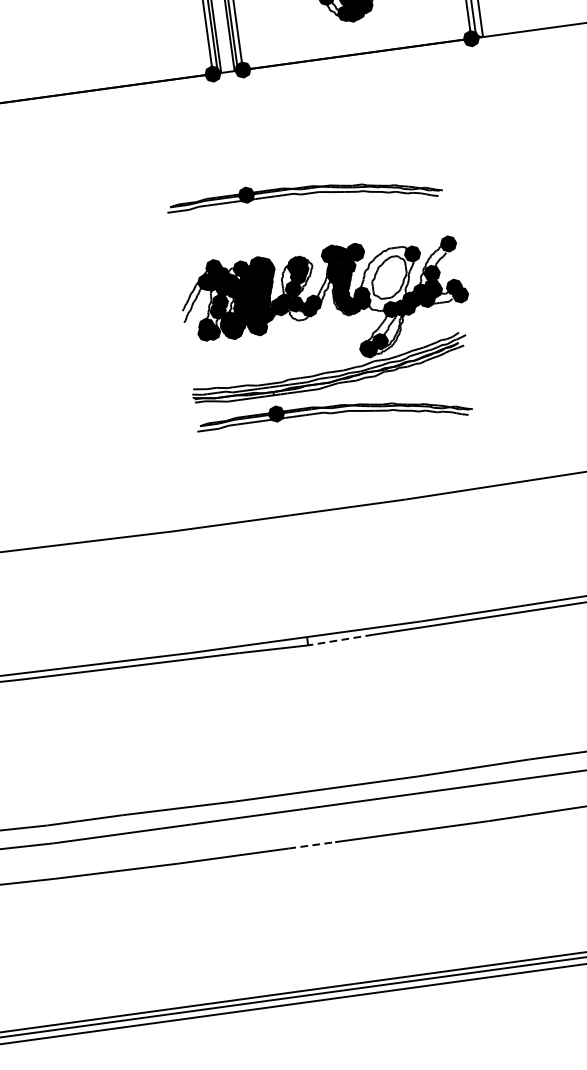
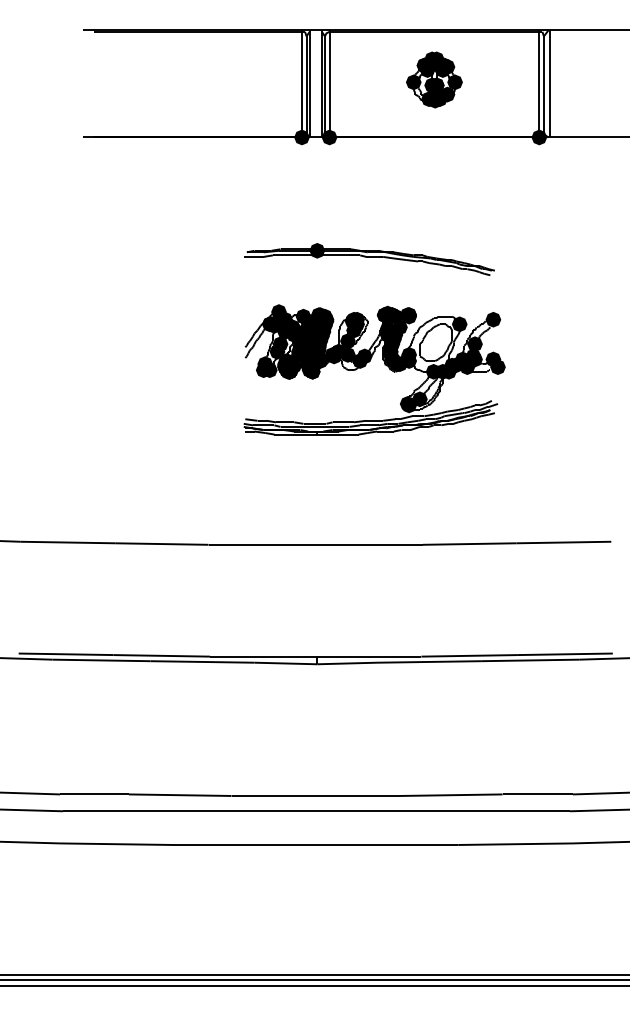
part: (334, 415) -> (369, 460), removed
line: (340, 640) -> (347, 663), dashed -> solid
line: (312, 844) -> (296, 844), dashed -> solid

